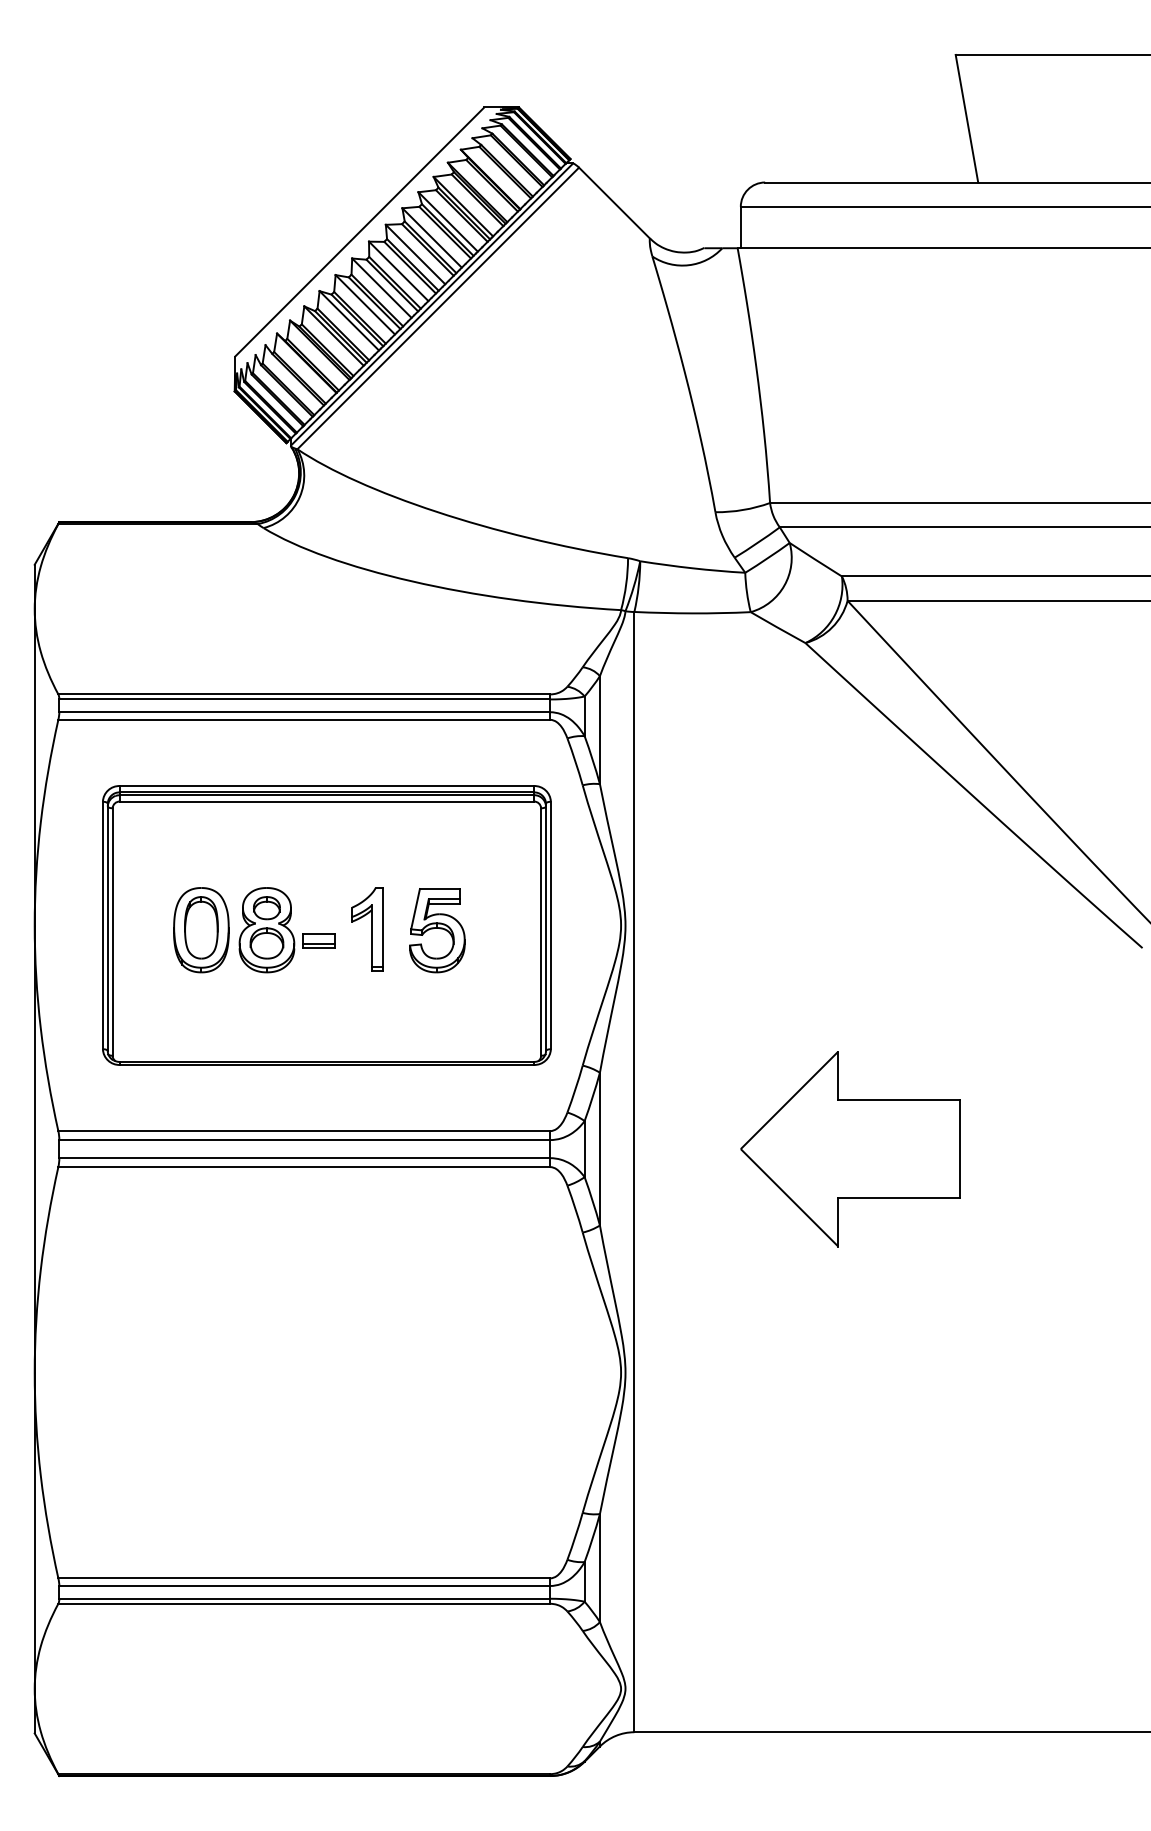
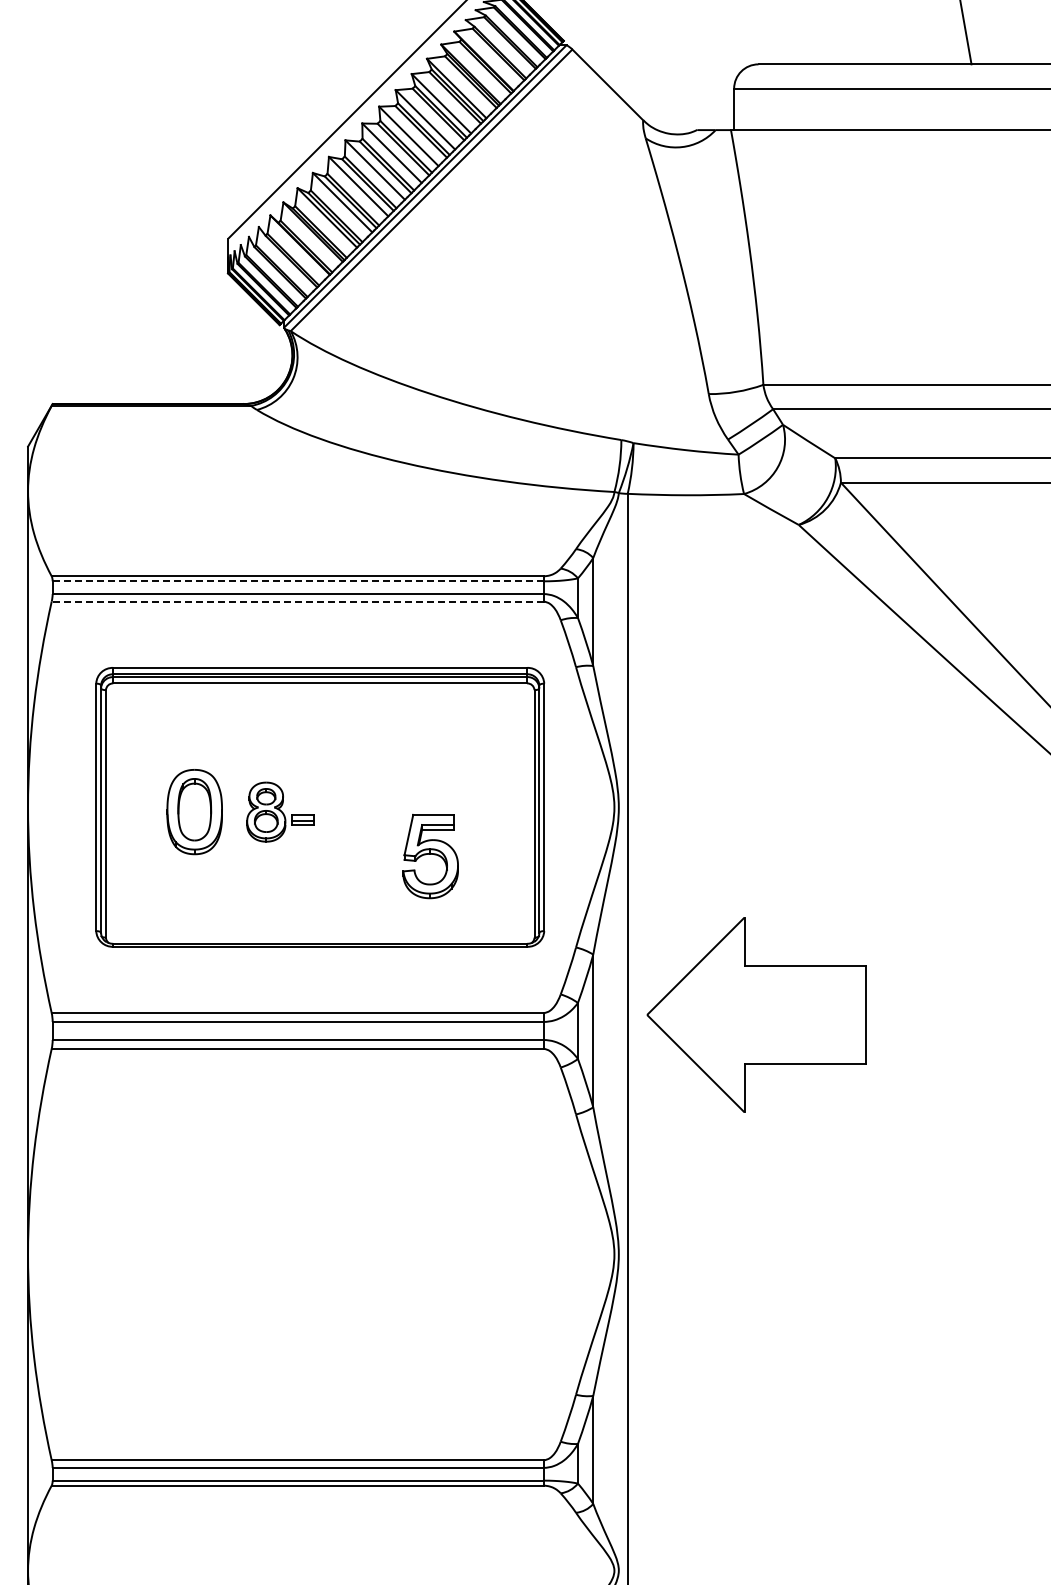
line: (304, 699) -> (297, 581), solid -> dashed
line: (304, 719) -> (297, 601), solid -> dashed
part: (367, 929) -> (360, 811), removed
part: (286, 930) -> (279, 812), size x0.7
part: (437, 930) -> (430, 856), moved
part: (850, 1149) -> (756, 1015), moved

